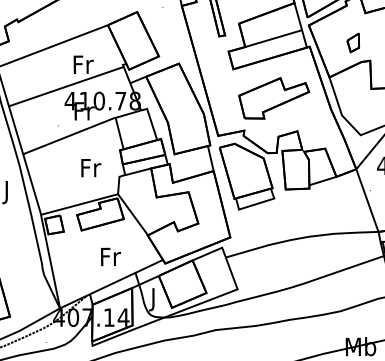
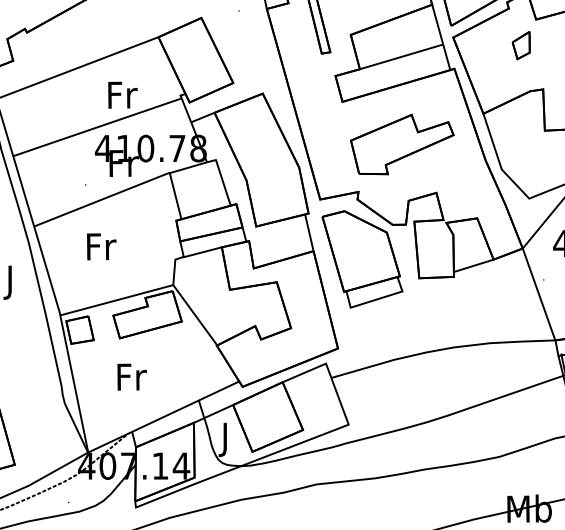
part: (352, 42) -> (520, 44), moved
text: (91, 168) -> (102, 247), moved
text: (110, 256) -> (131, 376), moved

